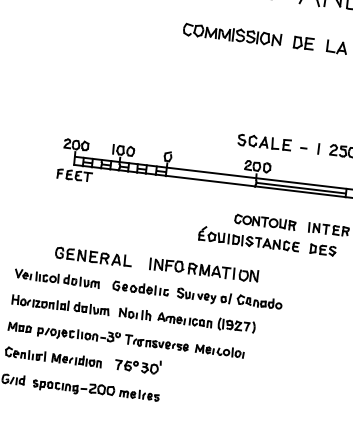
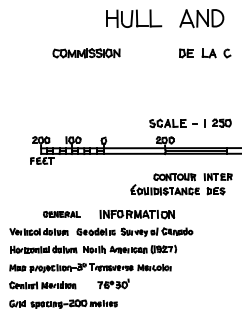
part: (232, 34) -> (86, 53), moved
part: (93, 257) -> (61, 214), size x0.7
part: (138, 364) -> (113, 283), moved

